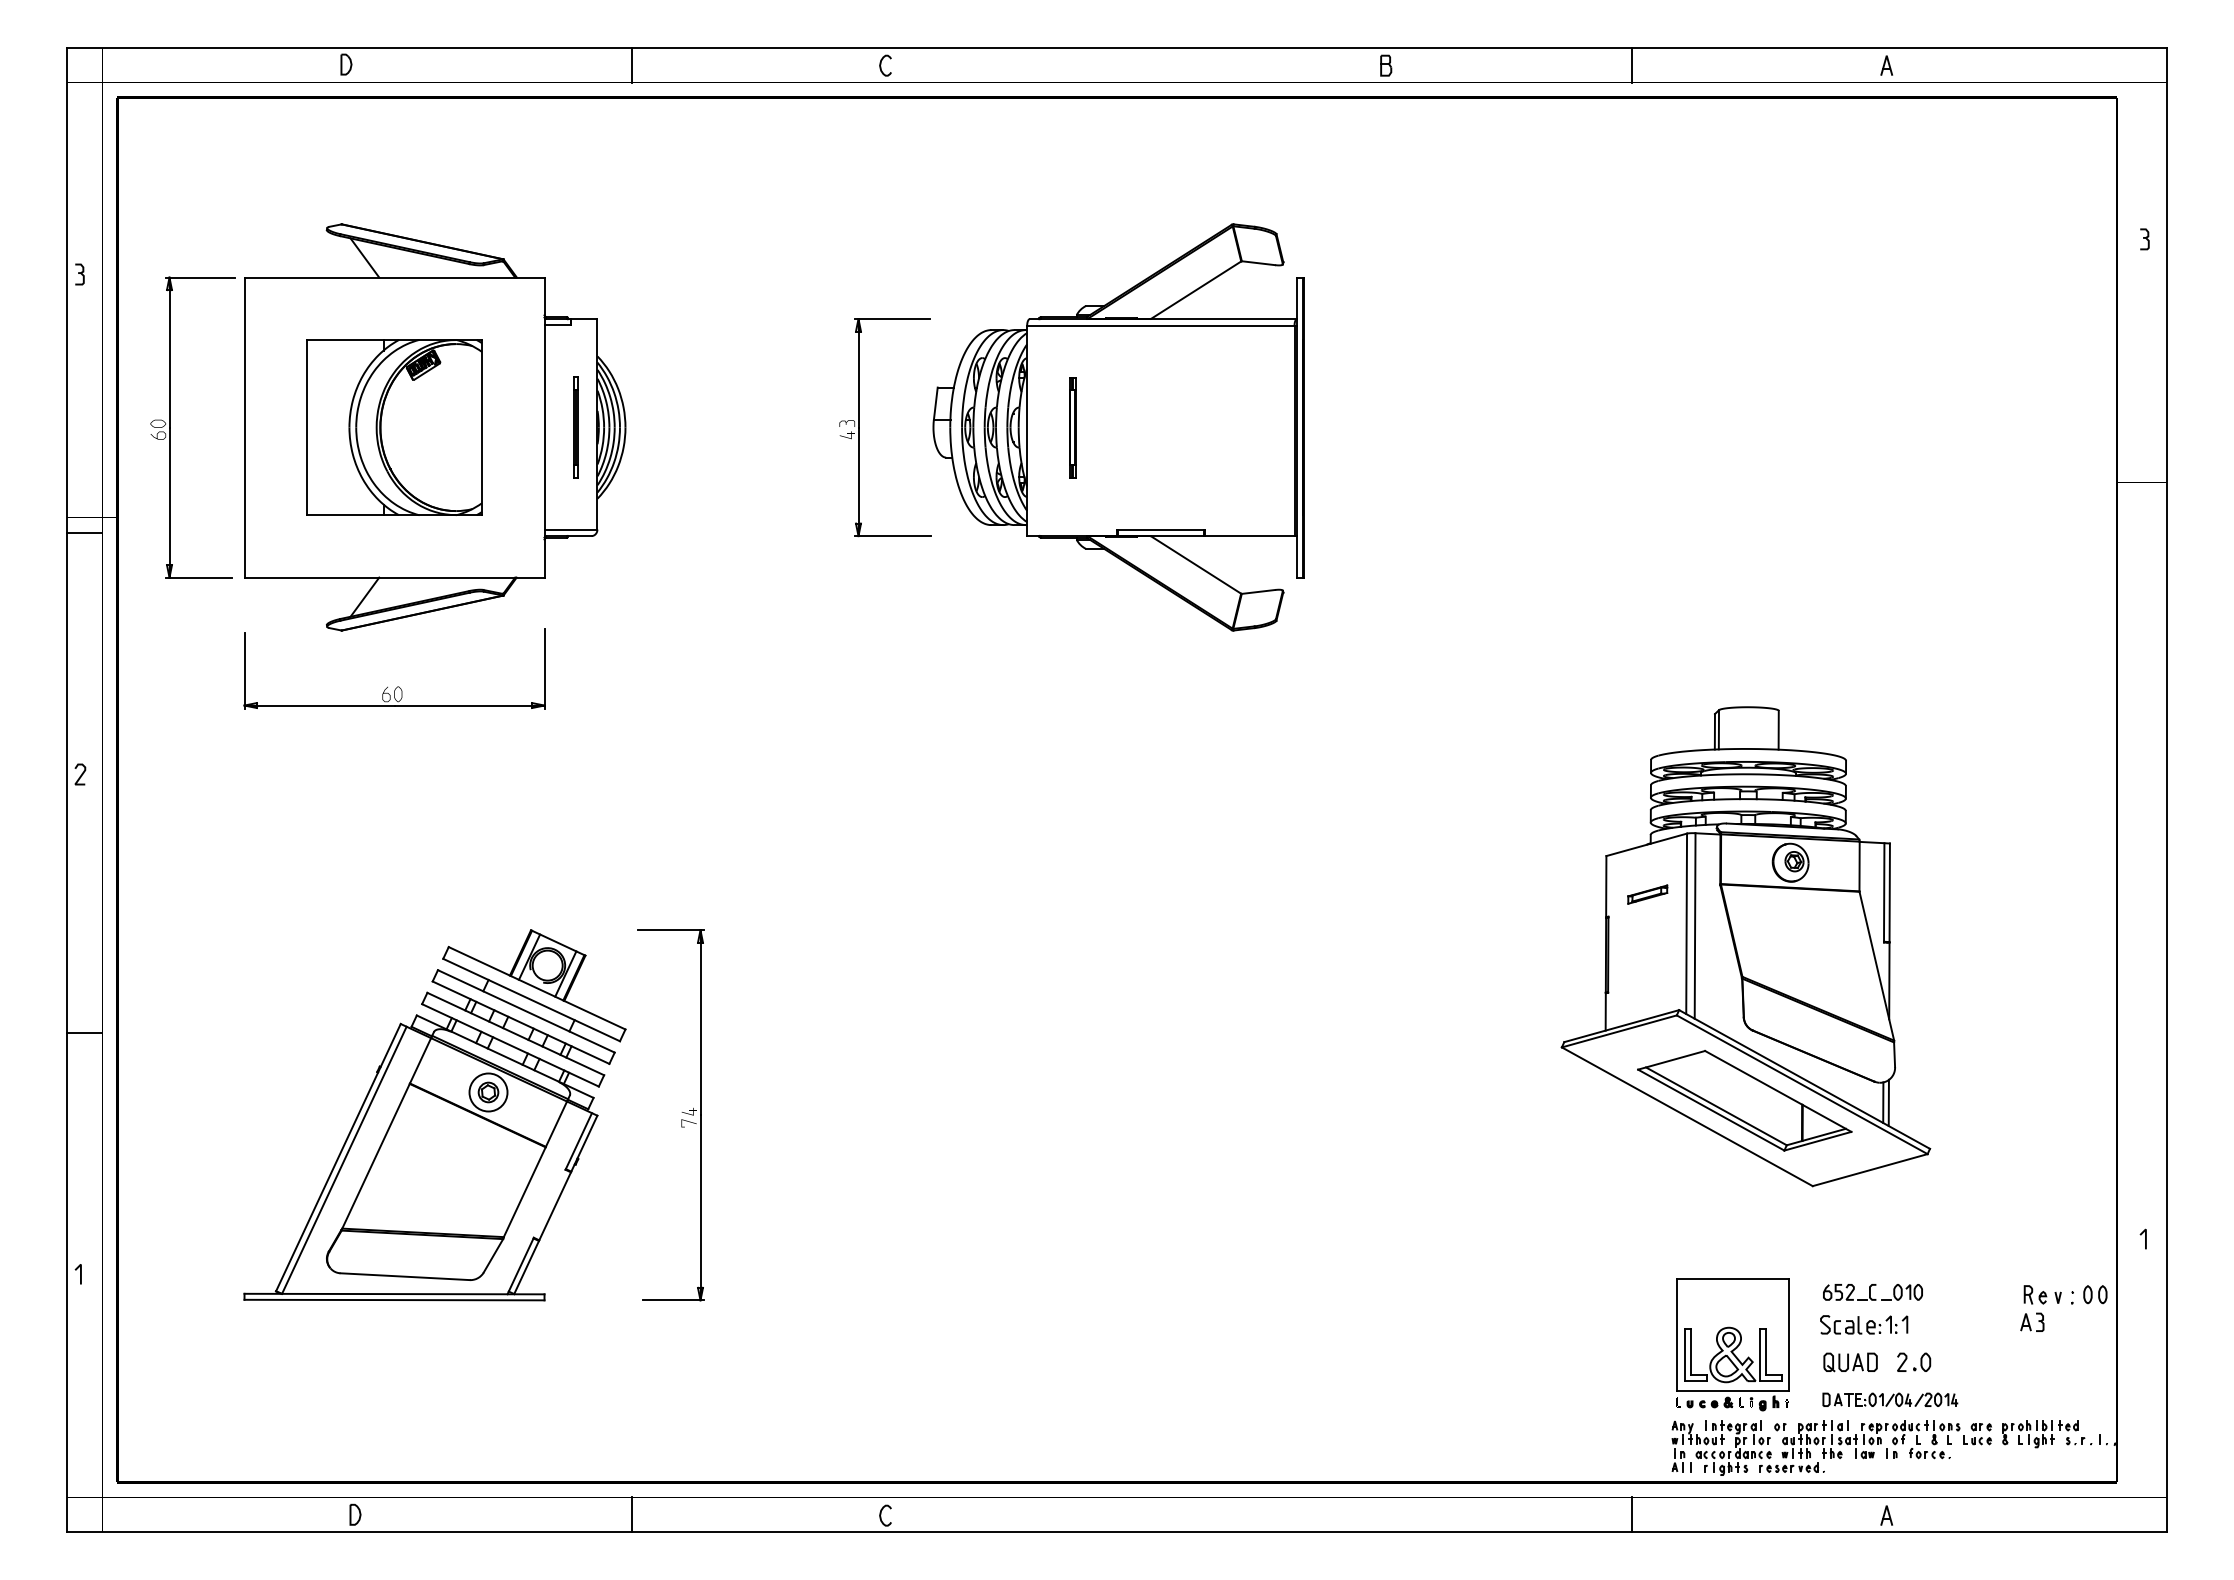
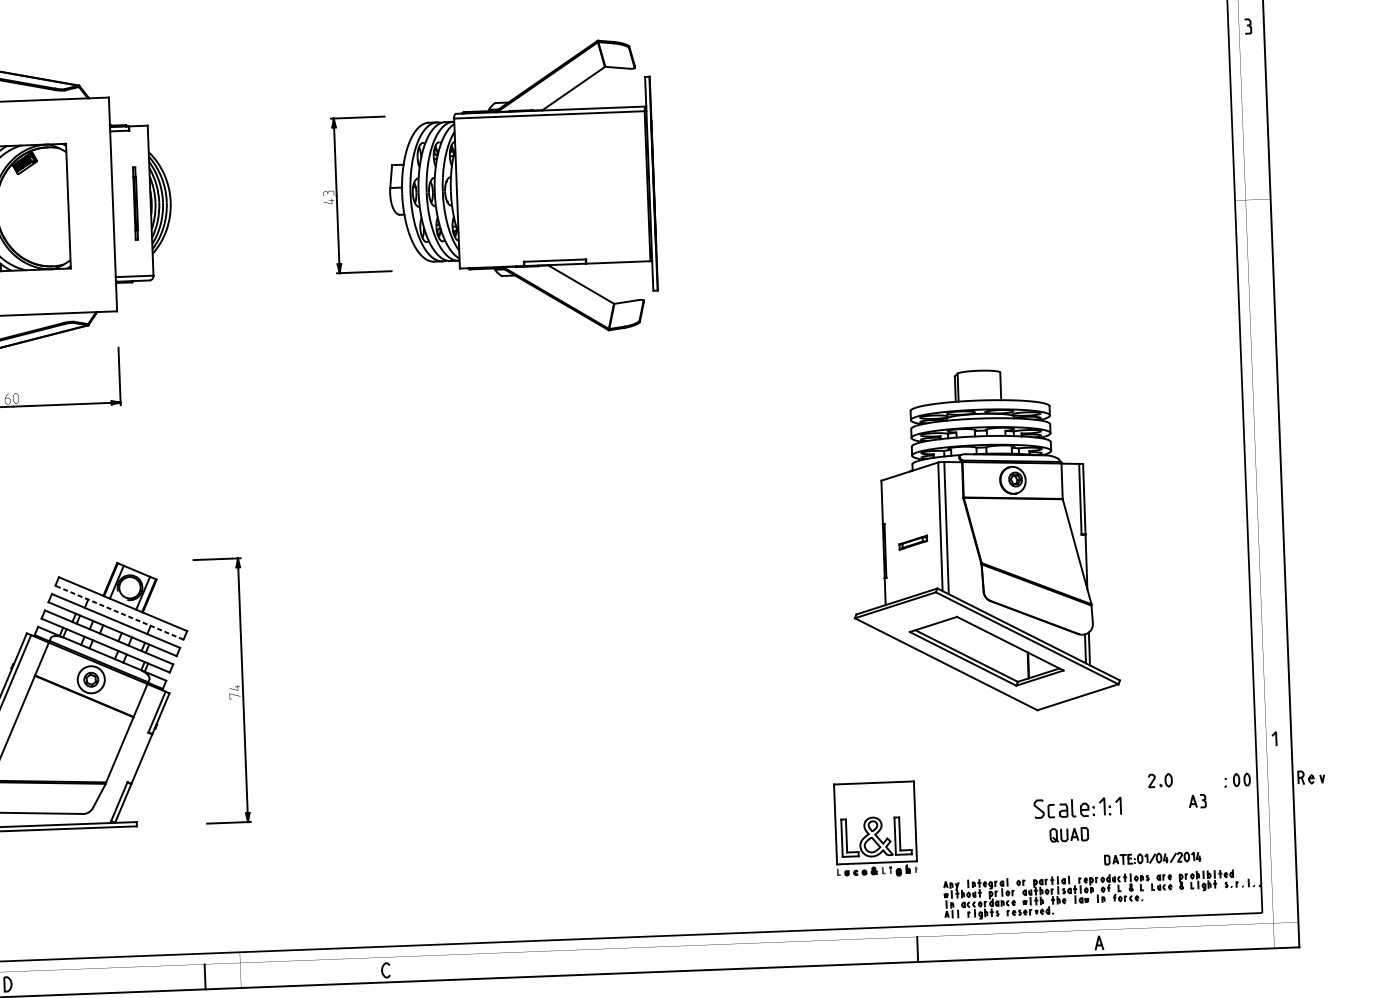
part: (1072, 427) -> (489, 189), removed
part: (1647, 894) -> (913, 542), moved
line: (531, 999) -> (119, 612), solid -> dashed
part: (1872, 1292) -> (1082, 784), removed
part: (2042, 1294) -> (1311, 777), moved
part: (1864, 1324) -> (1078, 807), size x1.4
part: (1732, 1344) -> (875, 829), moved
part: (1914, 1361) -> (1160, 780), moved
part: (1890, 1399) -> (1152, 858), moved

